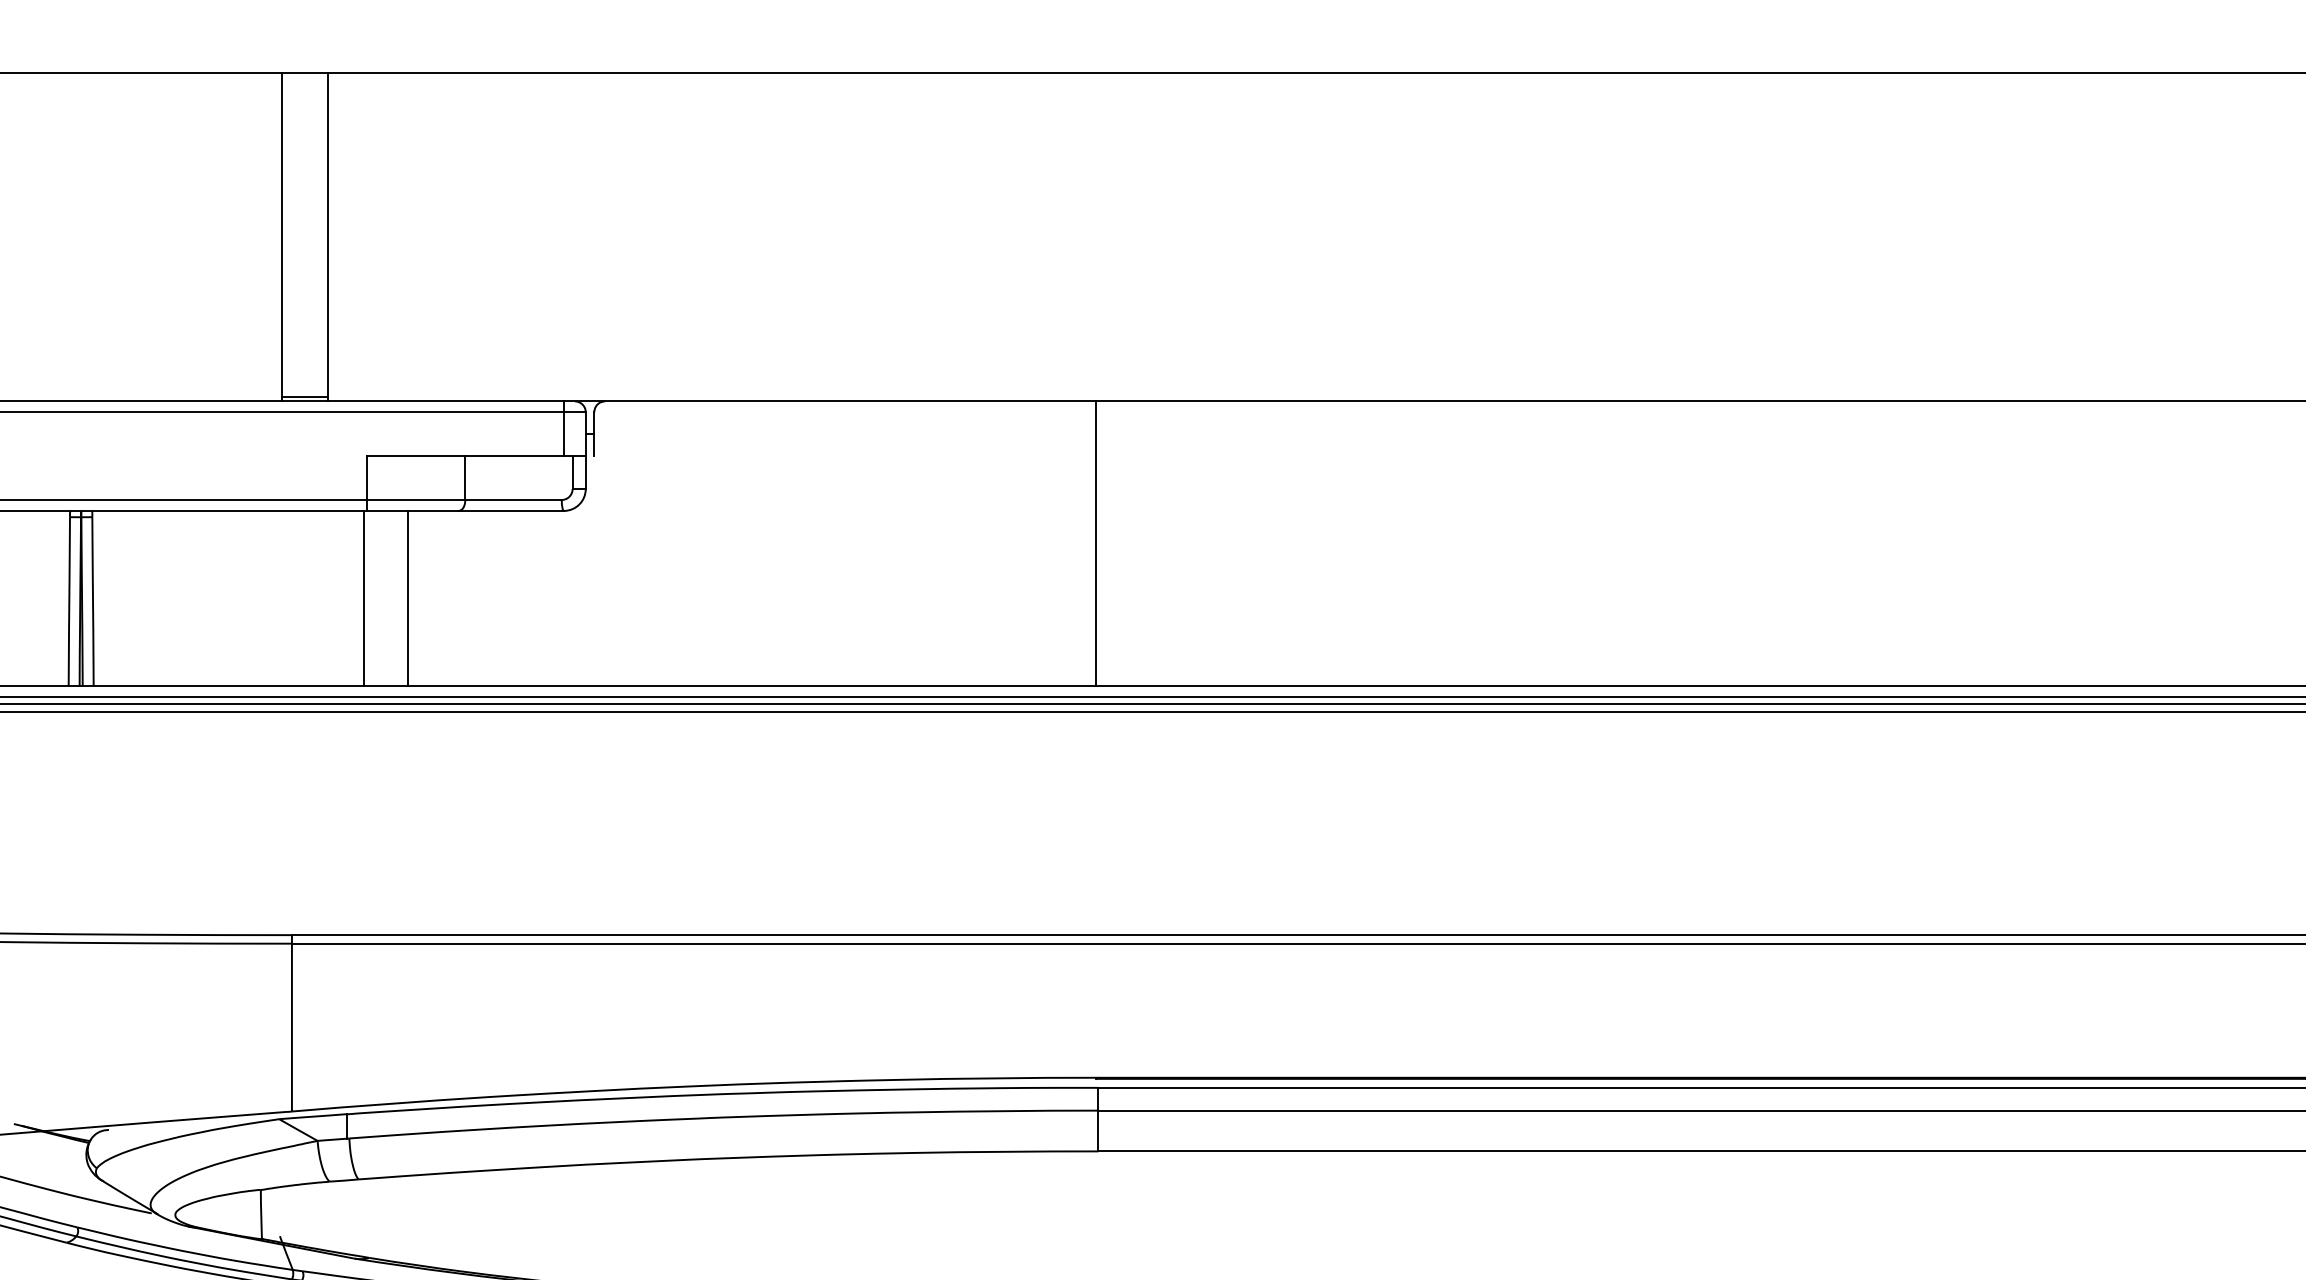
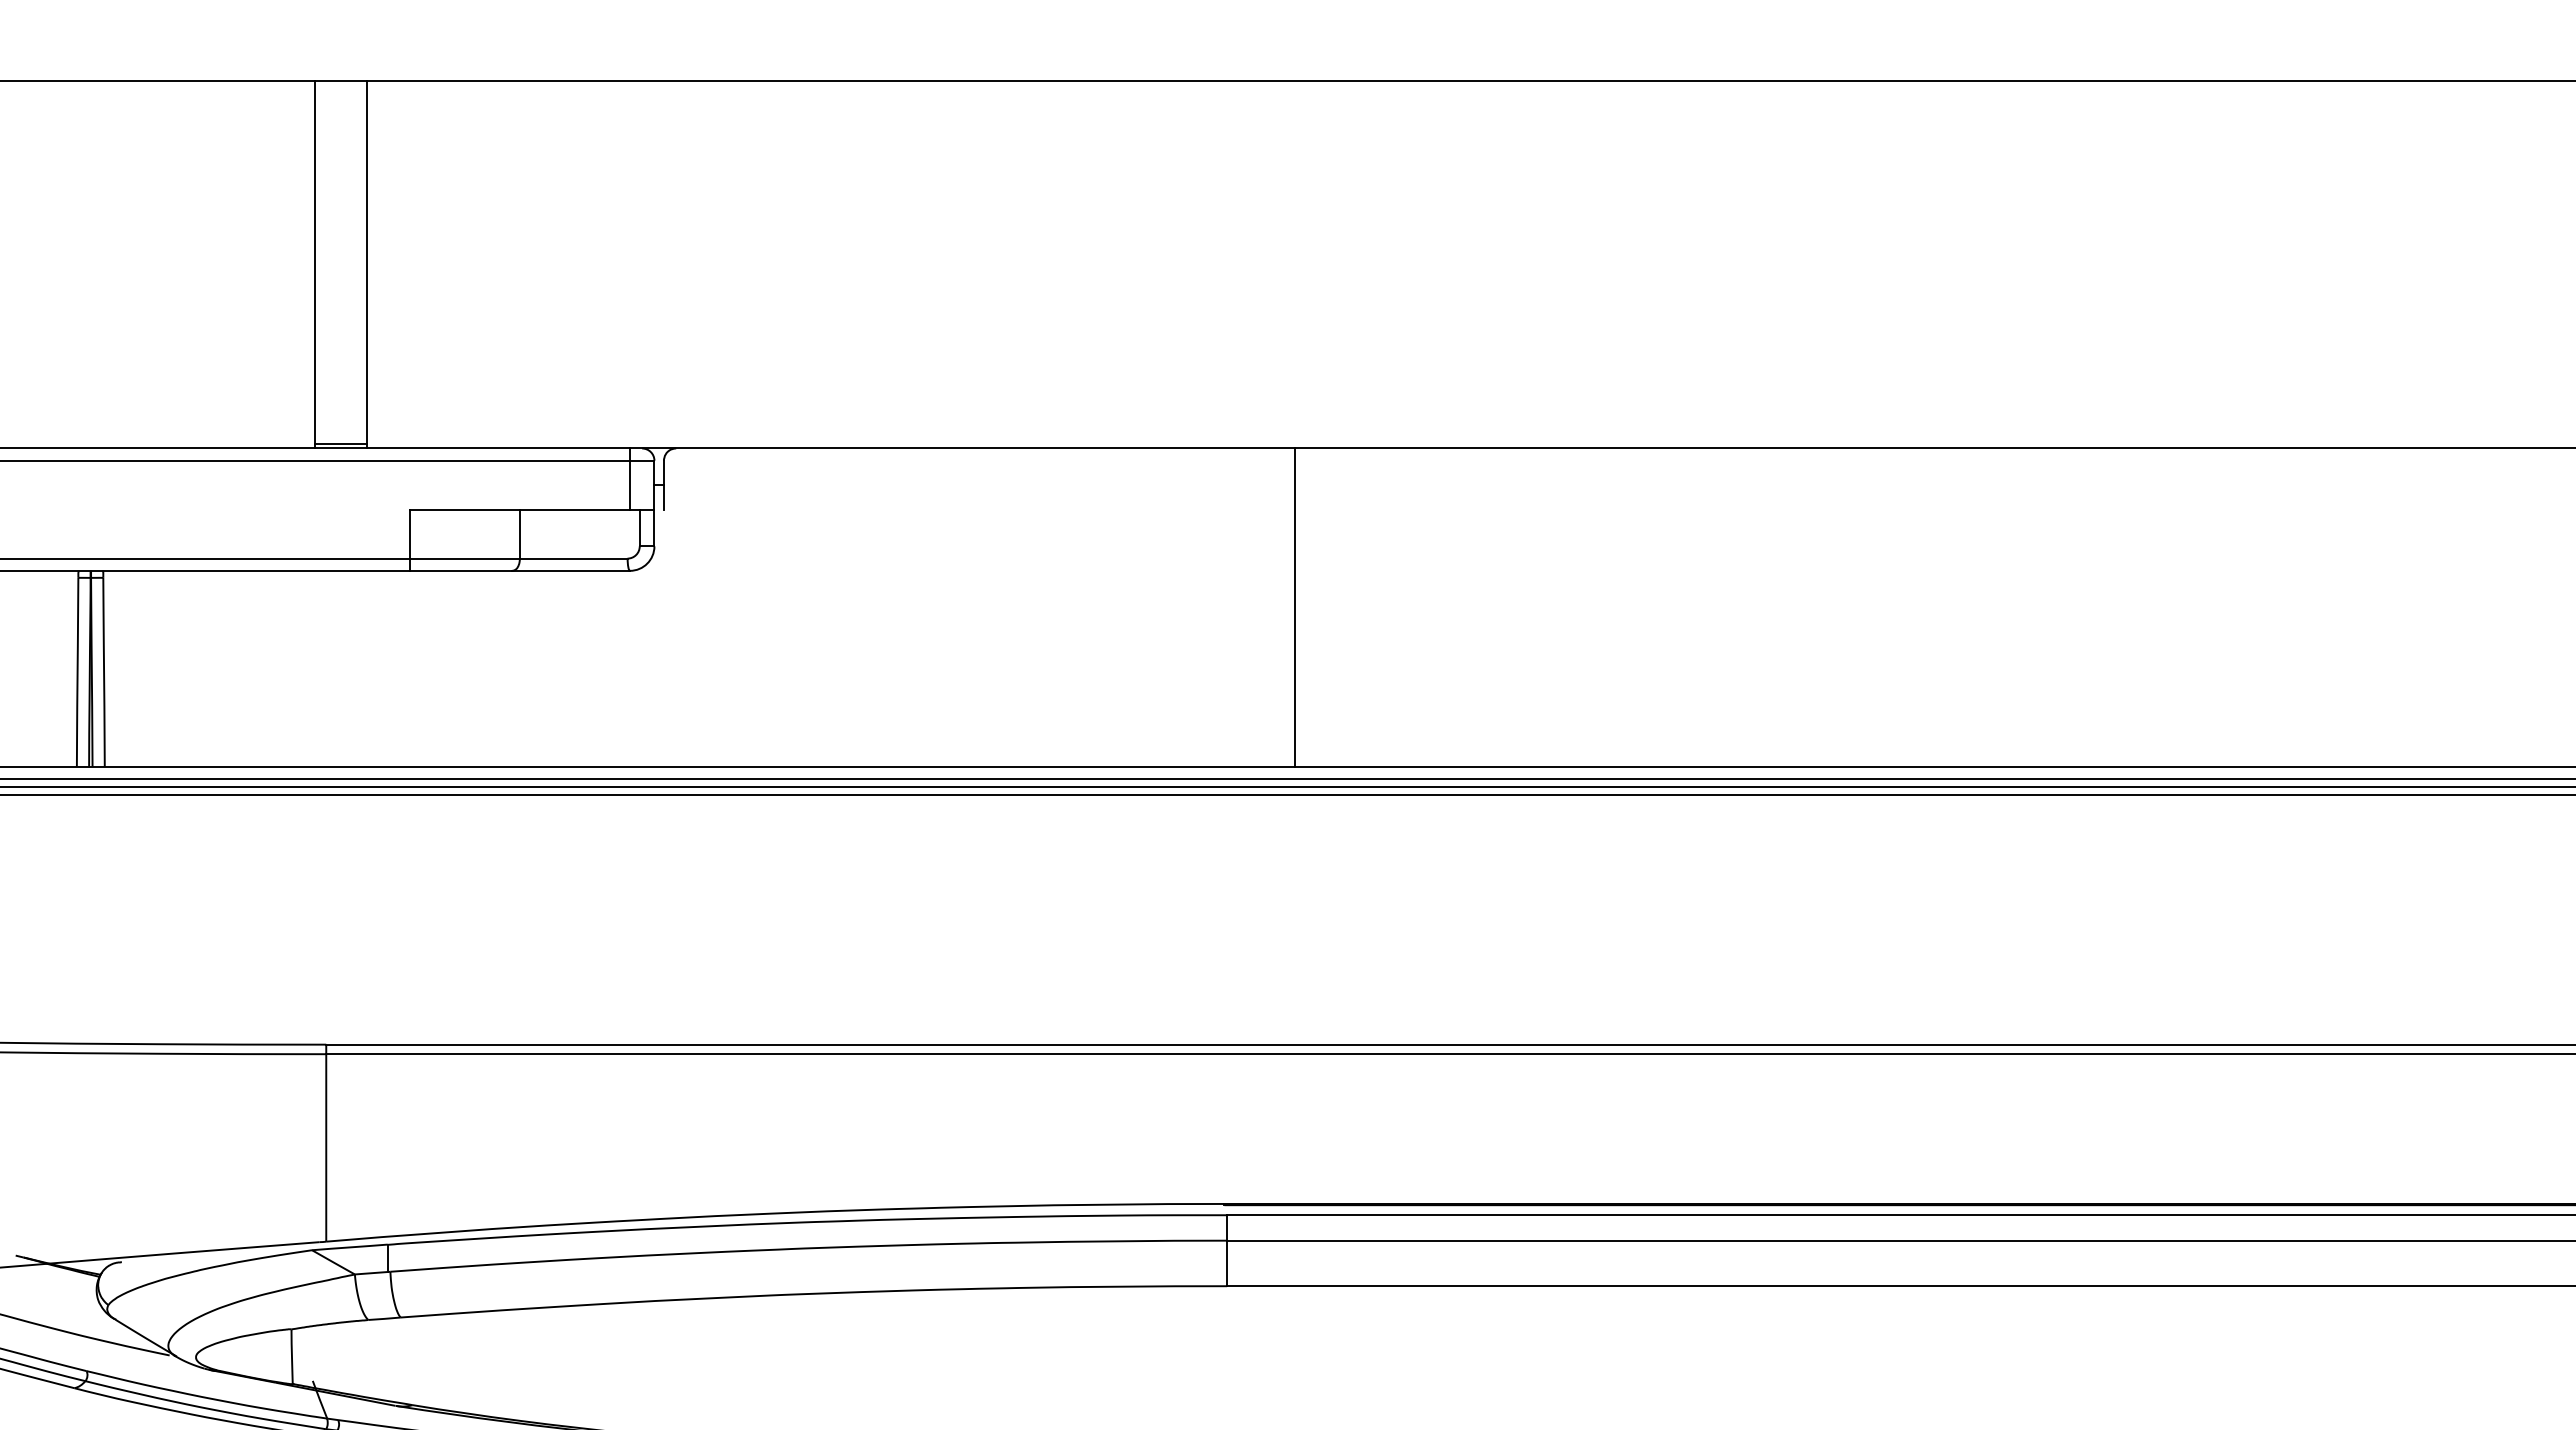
line: (1096, 543) -> (1295, 607), moved
line: (364, 598) -> (407, 668), removed
line: (407, 598) -> (455, 668), removed

